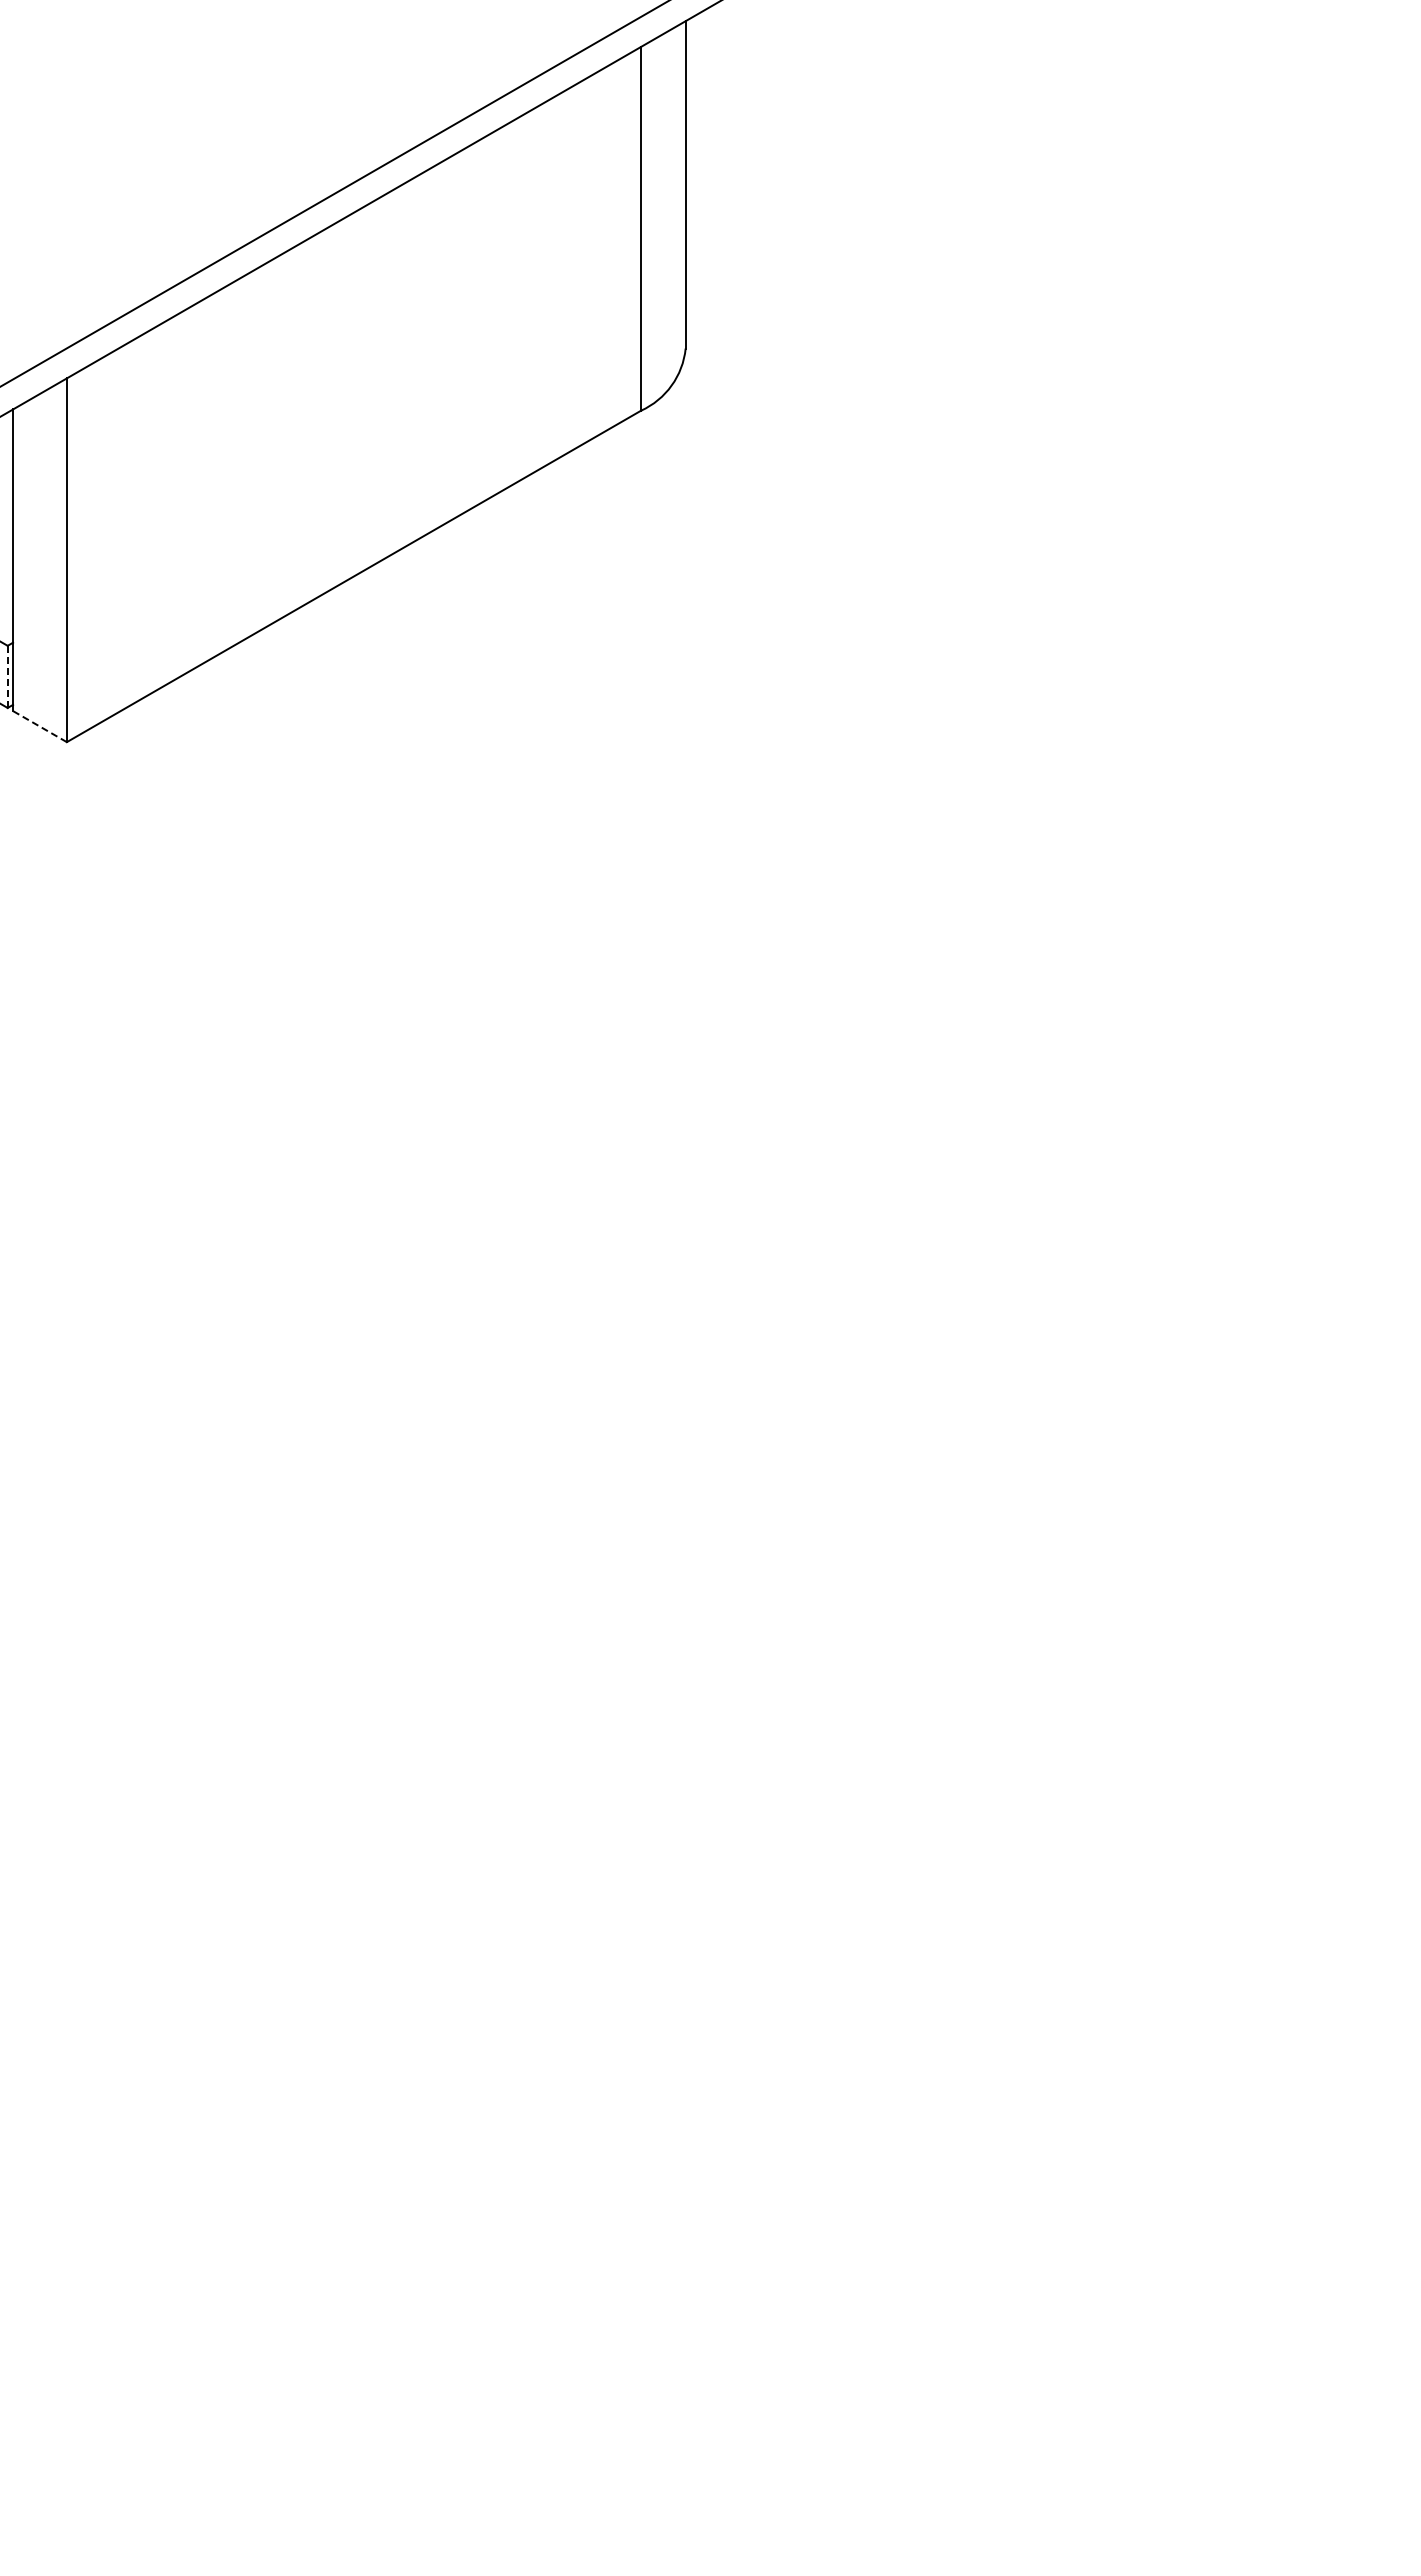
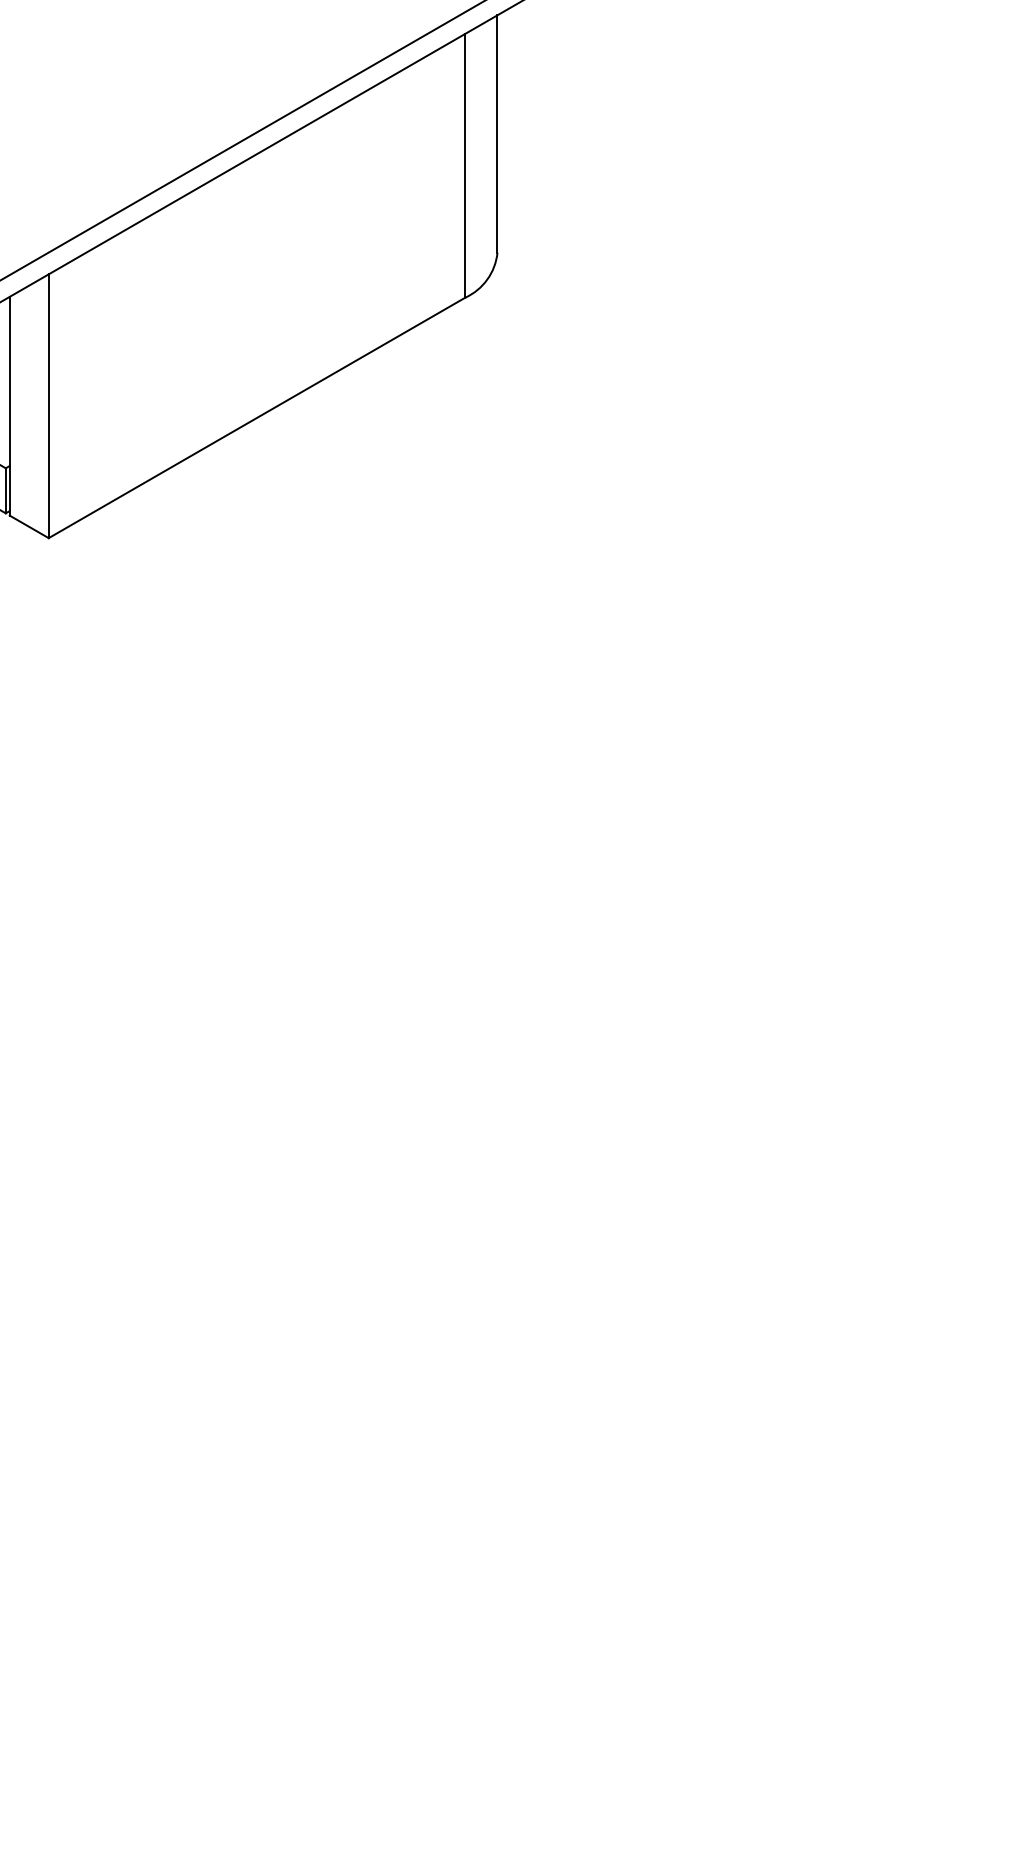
line: (7, 677) -> (5, 491), dashed -> solid
line: (39, 726) -> (28, 526), dashed -> solid

